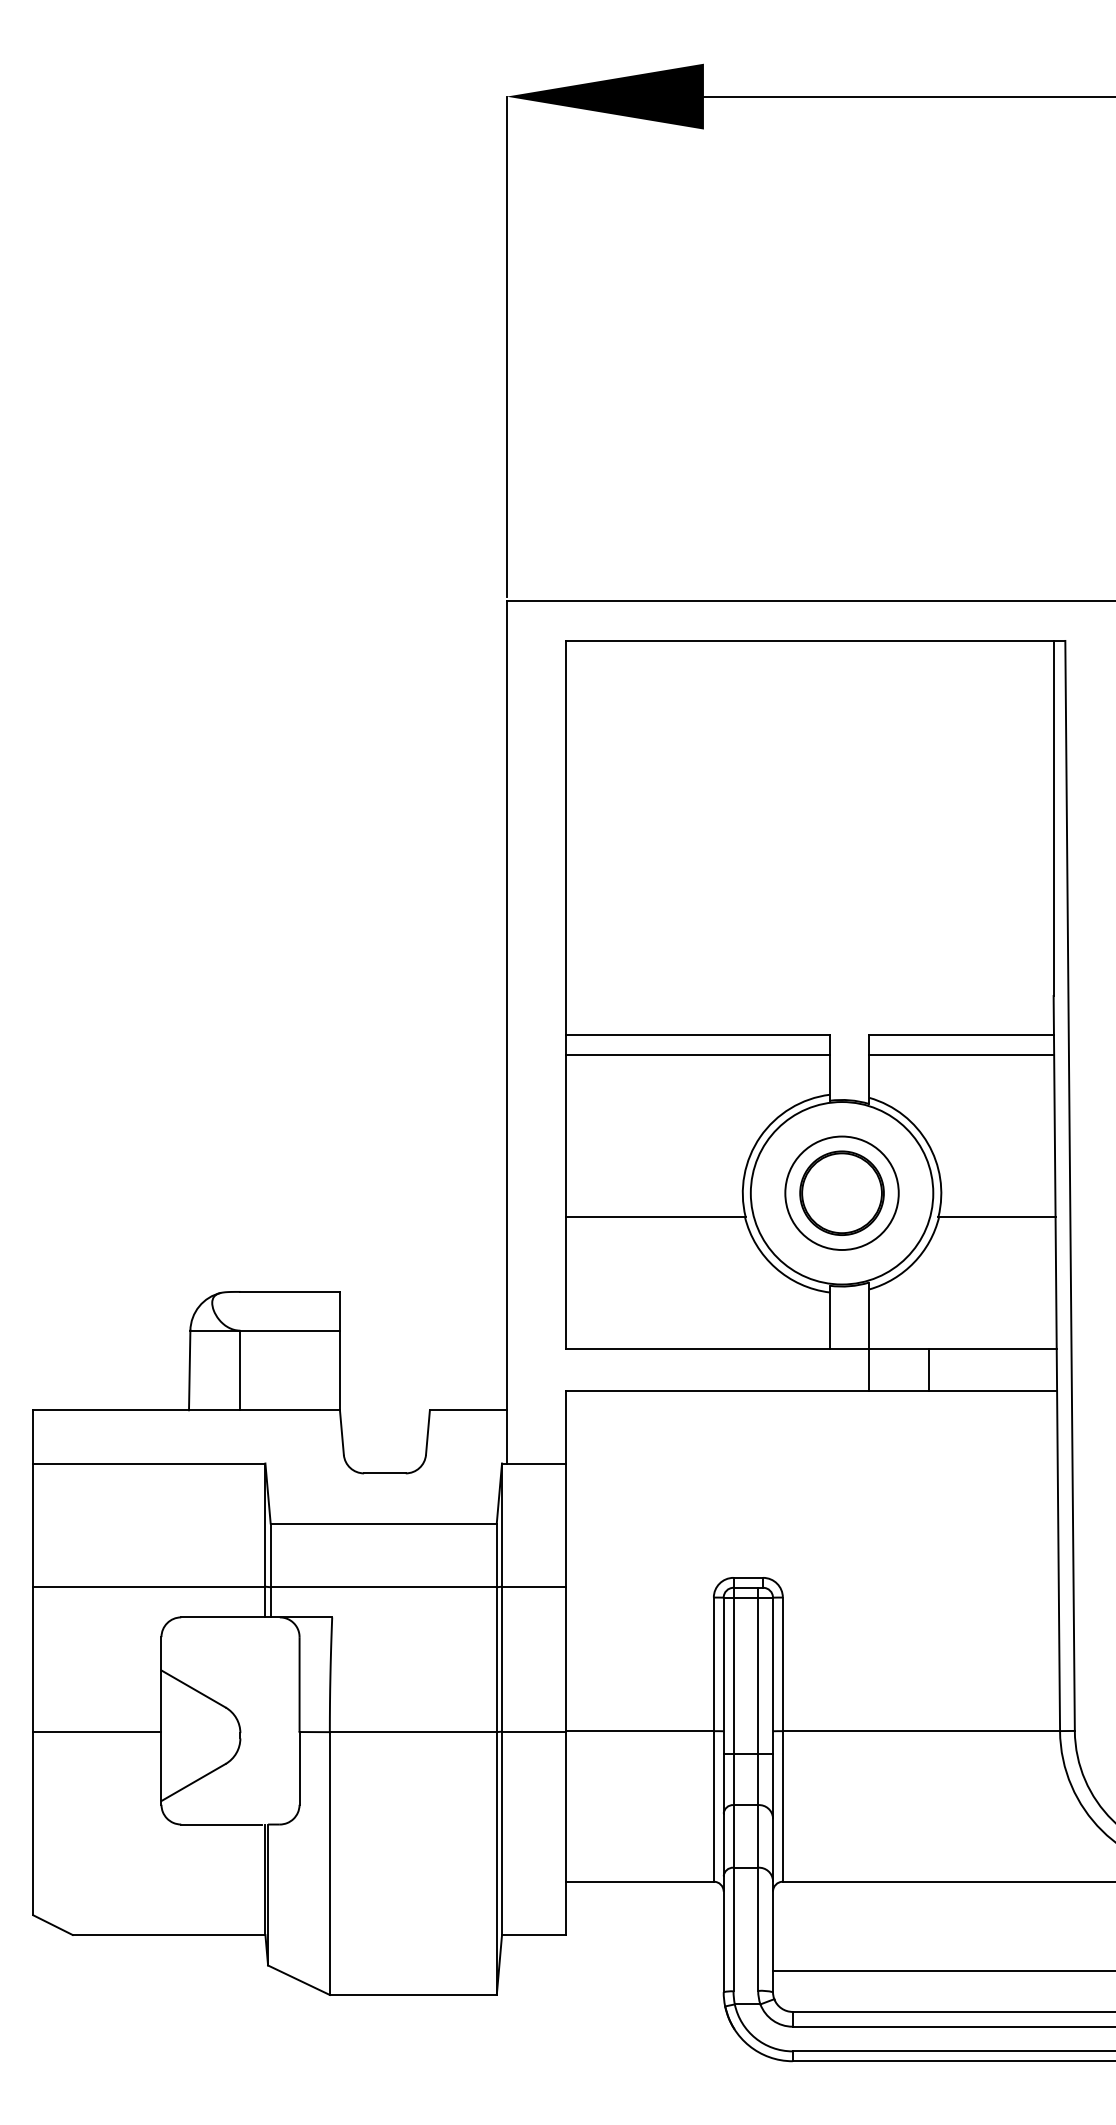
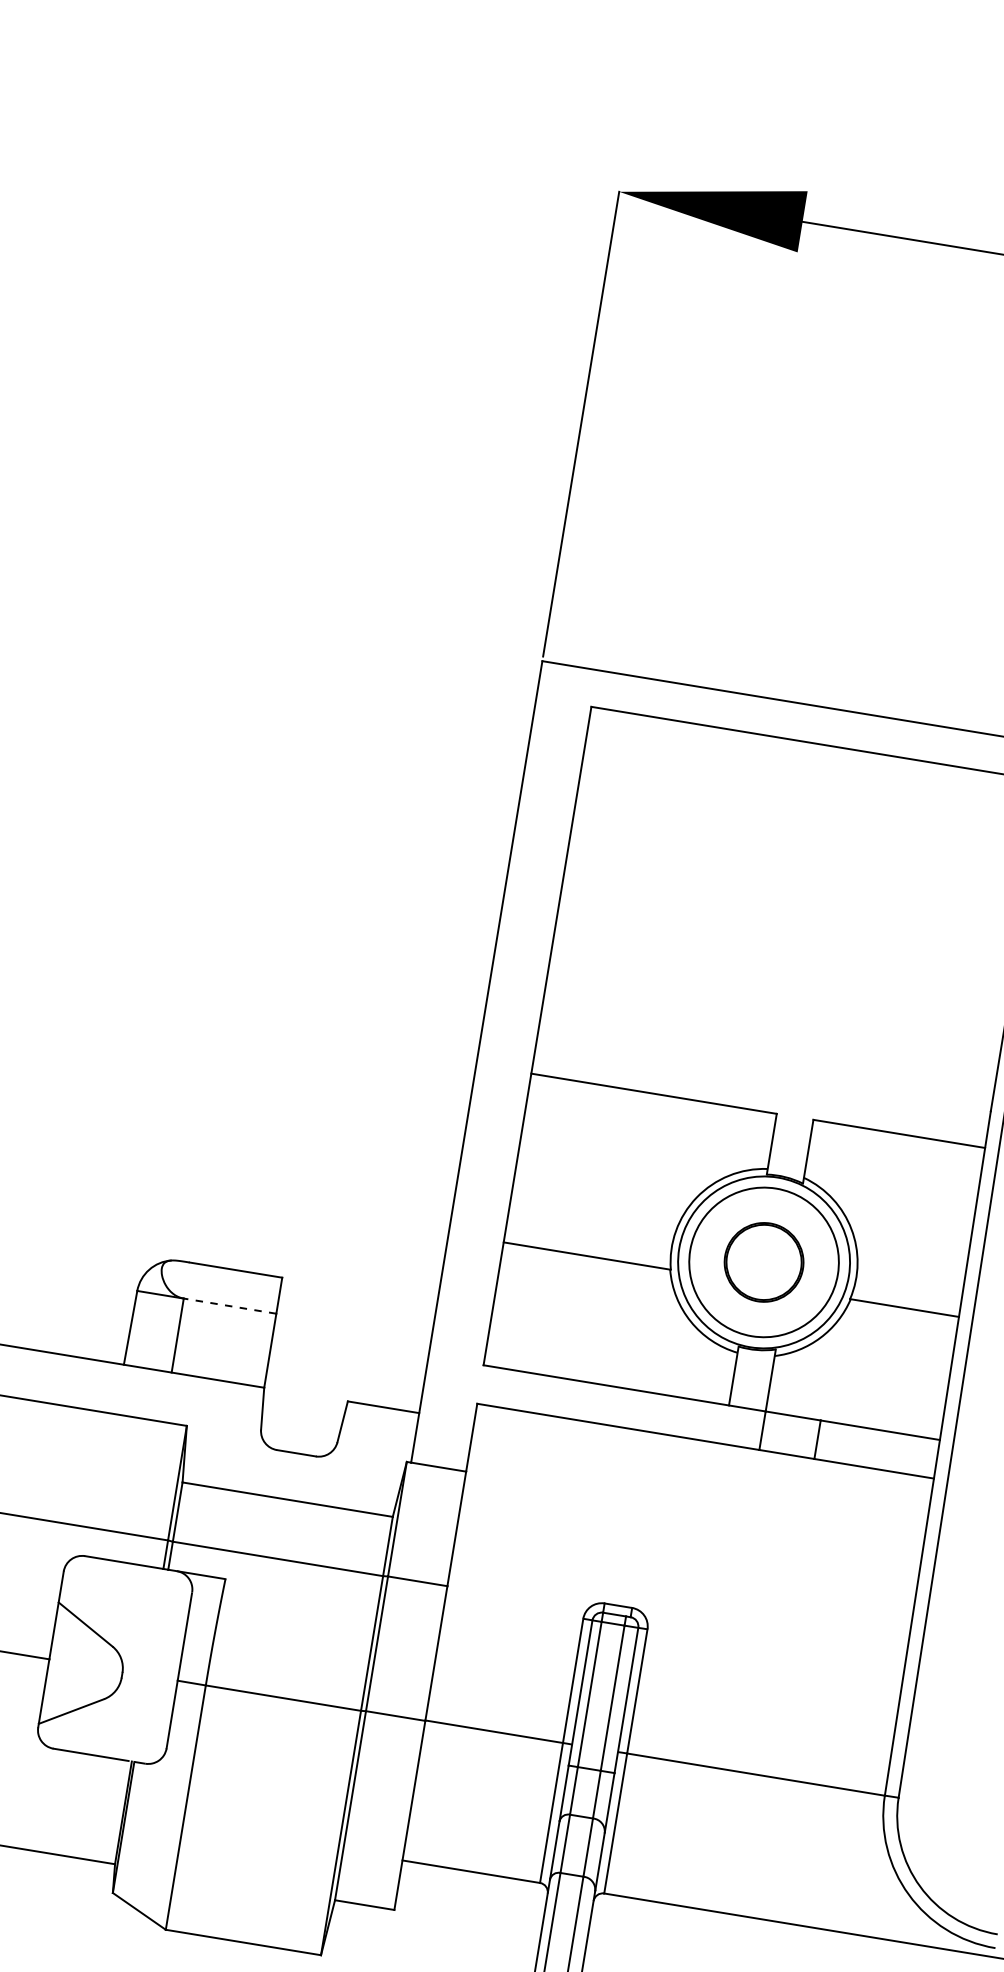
line: (697, 1055) -> (650, 1112), removed
line: (961, 1055) -> (896, 1152), removed
circle: (841, 1193) -> (763, 1262), size x1.4
line: (290, 1330) -> (230, 1306), solid -> dashed

